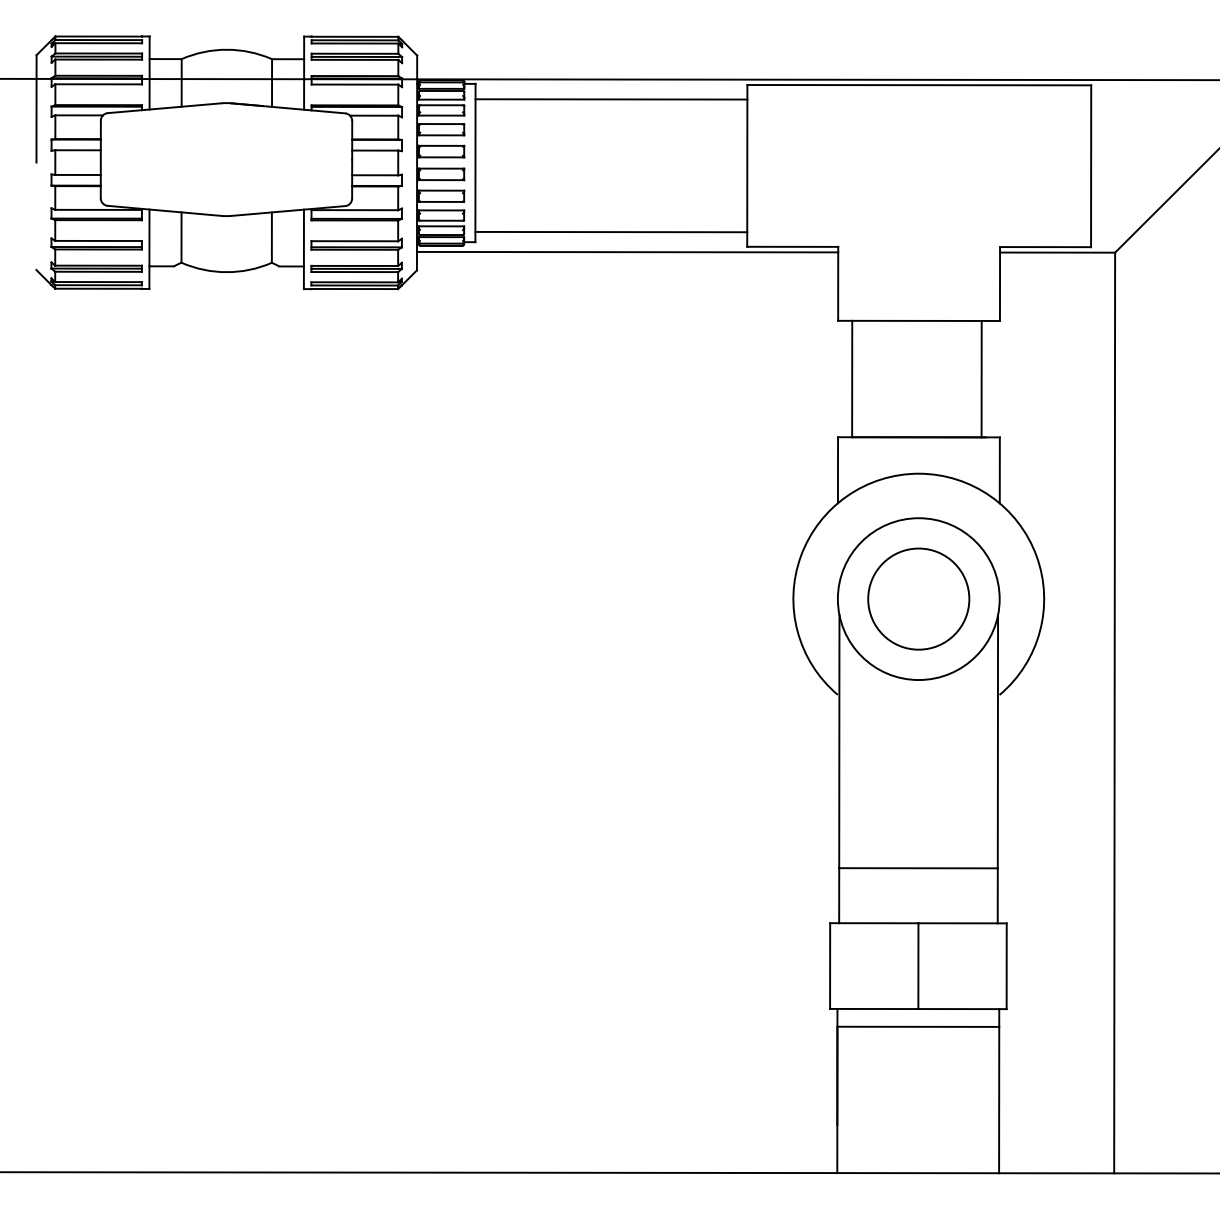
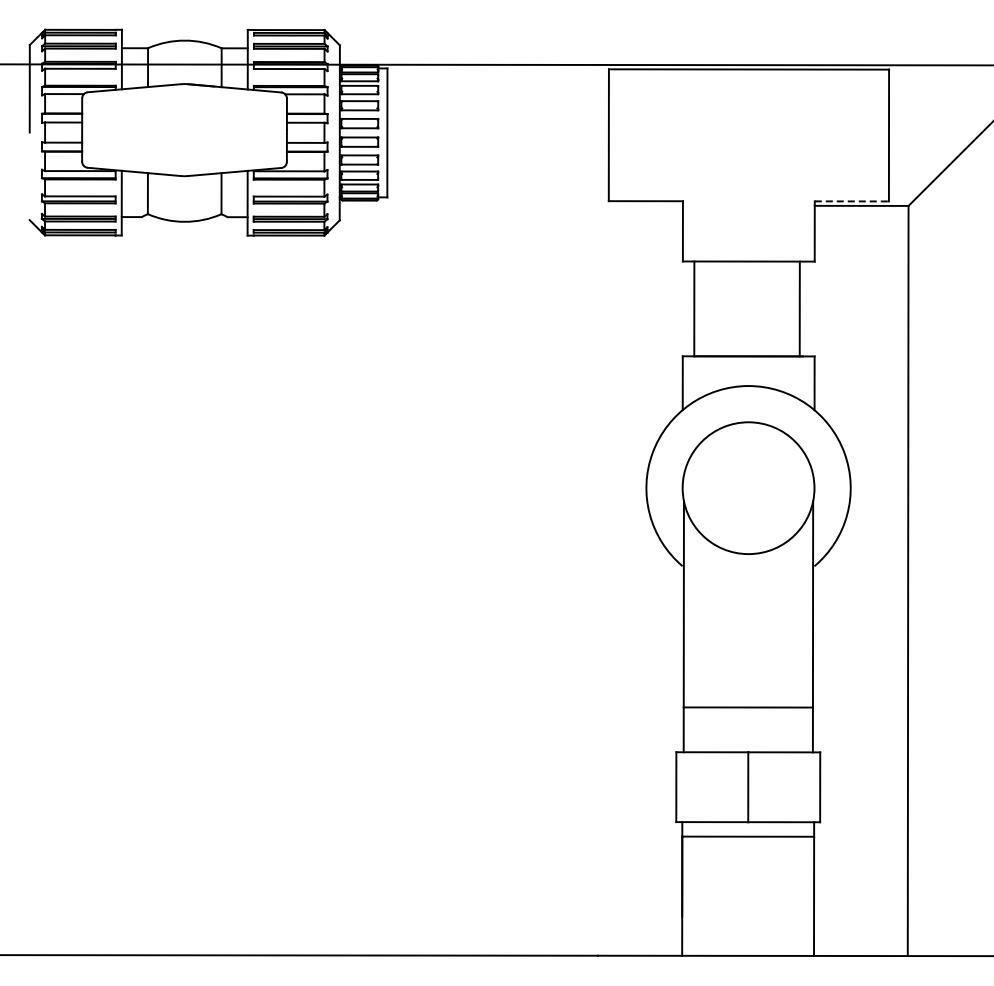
line: (610, 98) -> (497, 80), removed
line: (610, 232) -> (497, 189), removed
line: (1046, 247) -> (852, 201), solid -> dashed
line: (626, 252) -> (510, 205), removed
circle: (918, 599) -> (748, 488), removed

